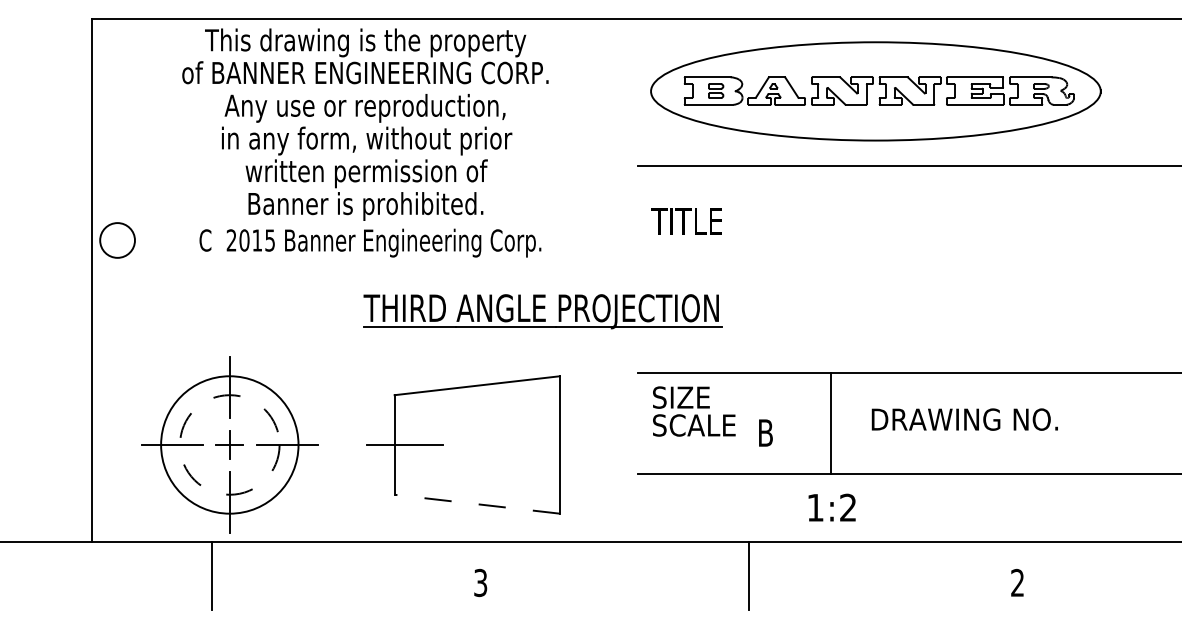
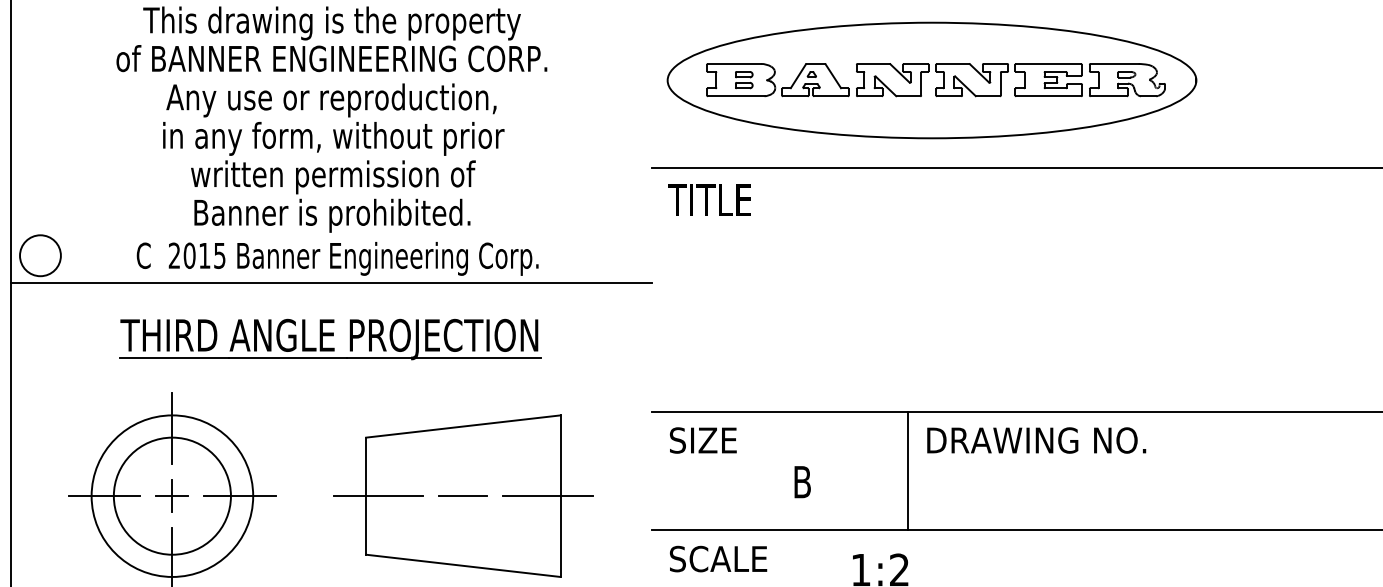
text: (686, 221) -> (709, 200), moved
line: (364, 264) -> (330, 284), added
part: (542, 311) -> (330, 339), moved
text: (964, 419) -> (1036, 440), moved
line: (830, 423) -> (908, 470), moved
text: (694, 425) -> (718, 559), moved
circle: (229, 444) -> (172, 495), dashed -> solid
line: (476, 444) -> (462, 495), added
line: (549, 444) -> (548, 495), added
line: (476, 504) -> (462, 566), dashed -> solid

